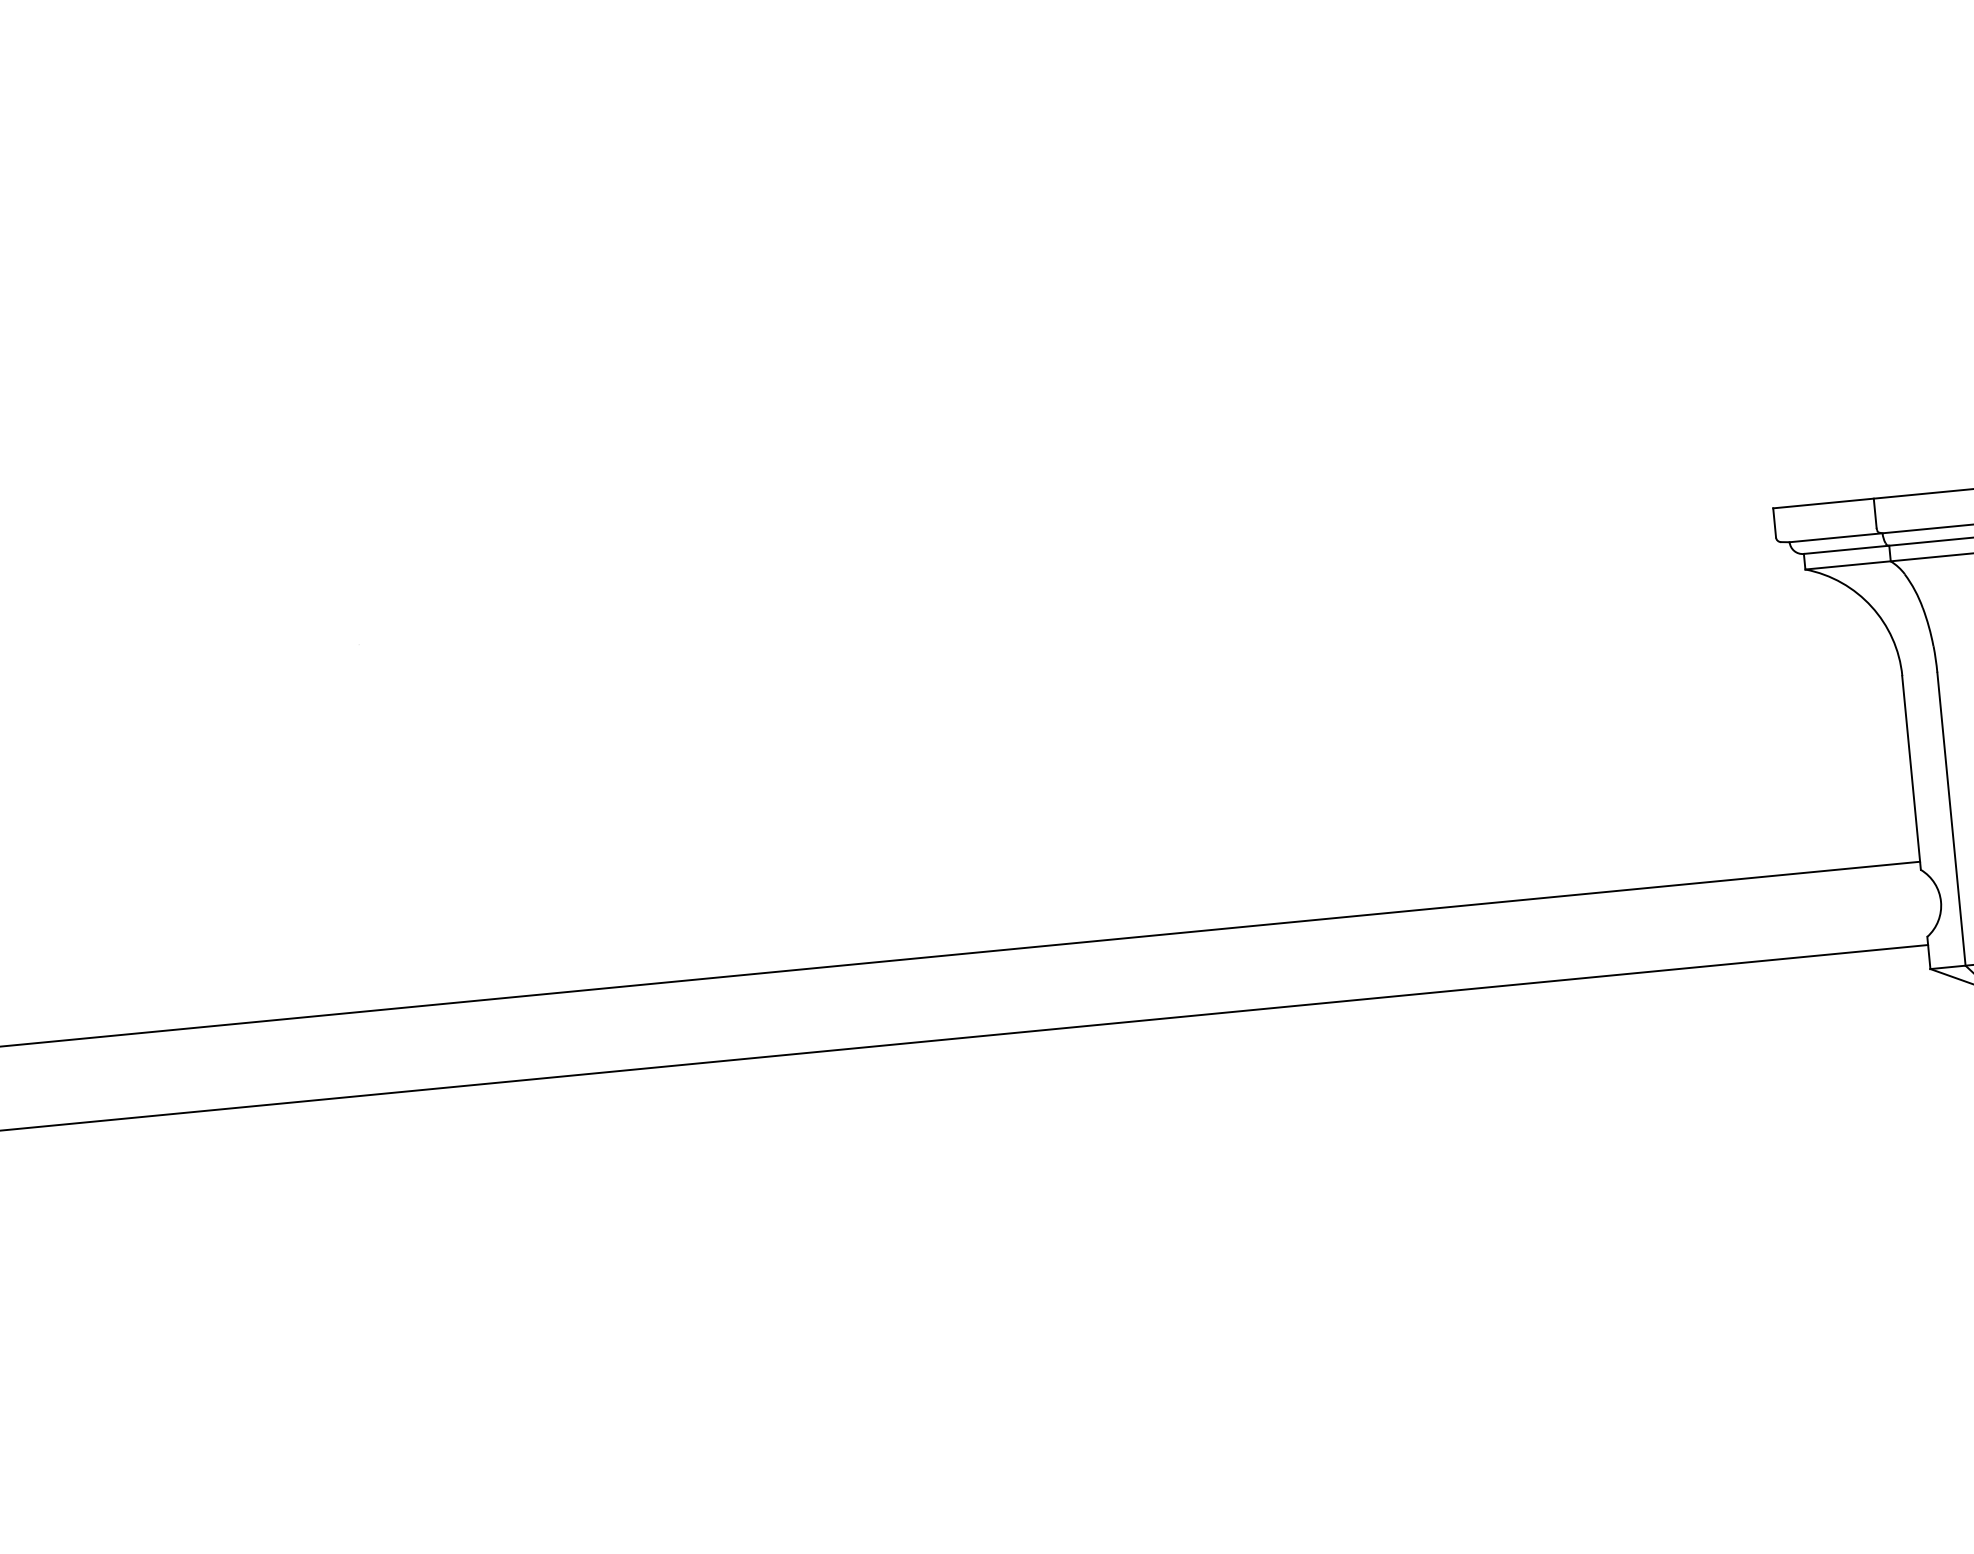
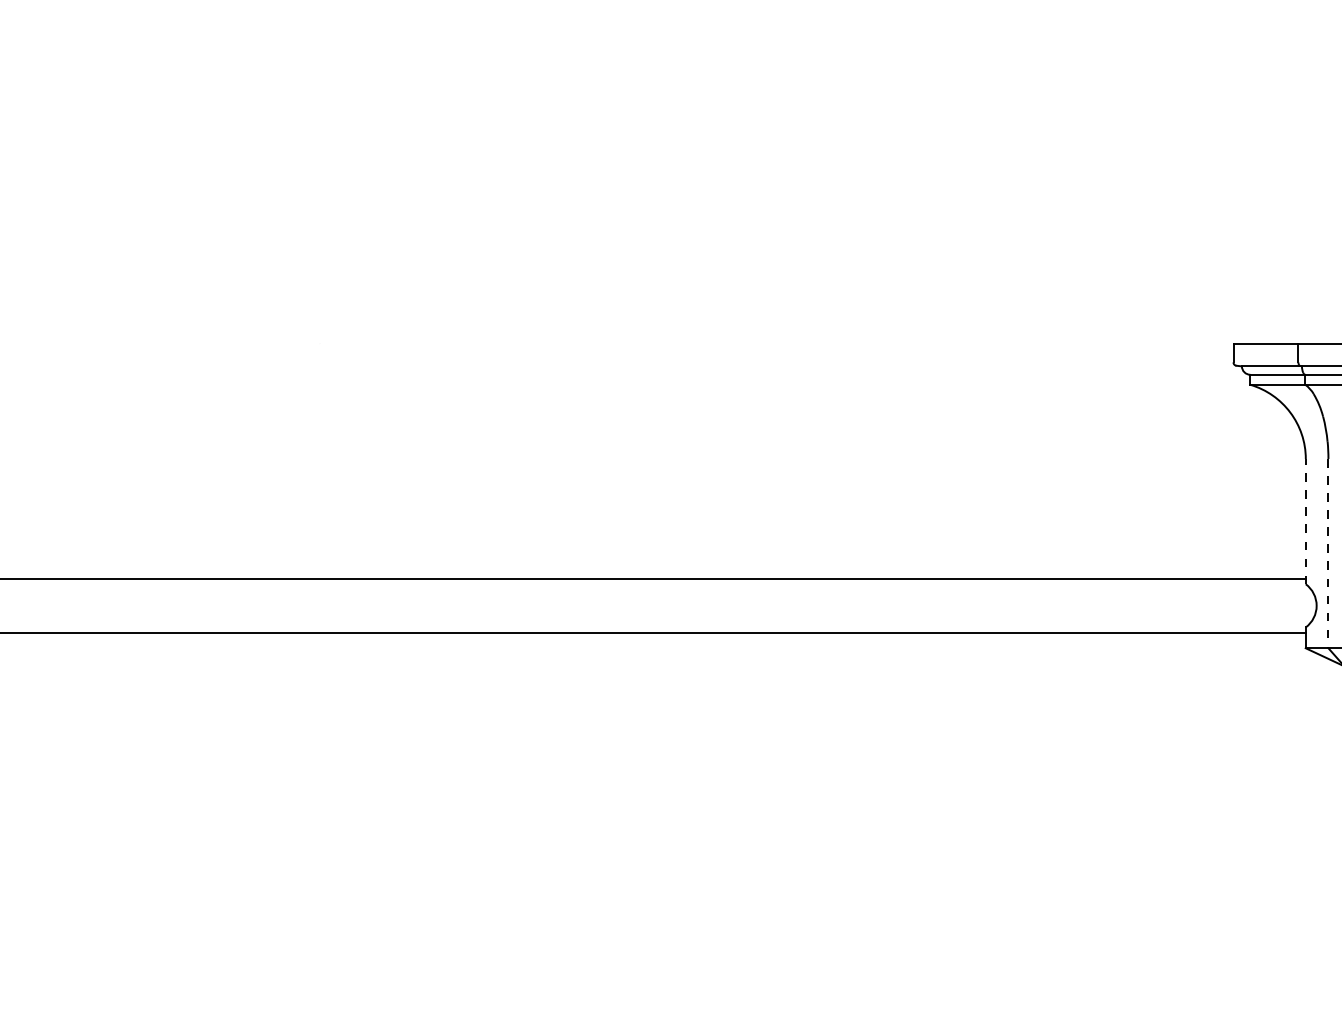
line: (1911, 772) -> (1305, 521), solid -> dashed
line: (1951, 818) -> (1328, 553), solid -> dashed

